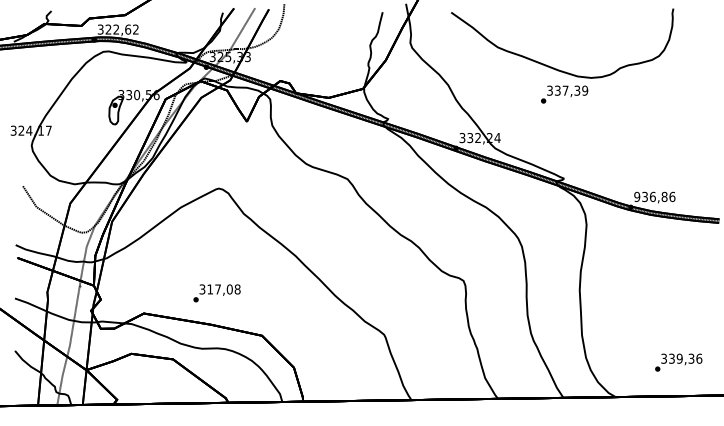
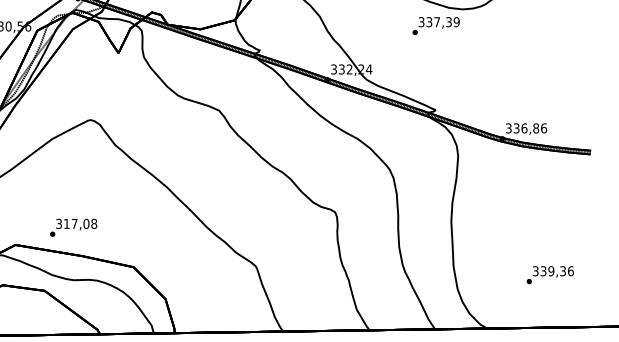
text: (637, 196) -> (509, 127), 936,86 -> 336,86
text: (216, 293) -> (73, 227), moved
text: (678, 362) -> (550, 274), moved

